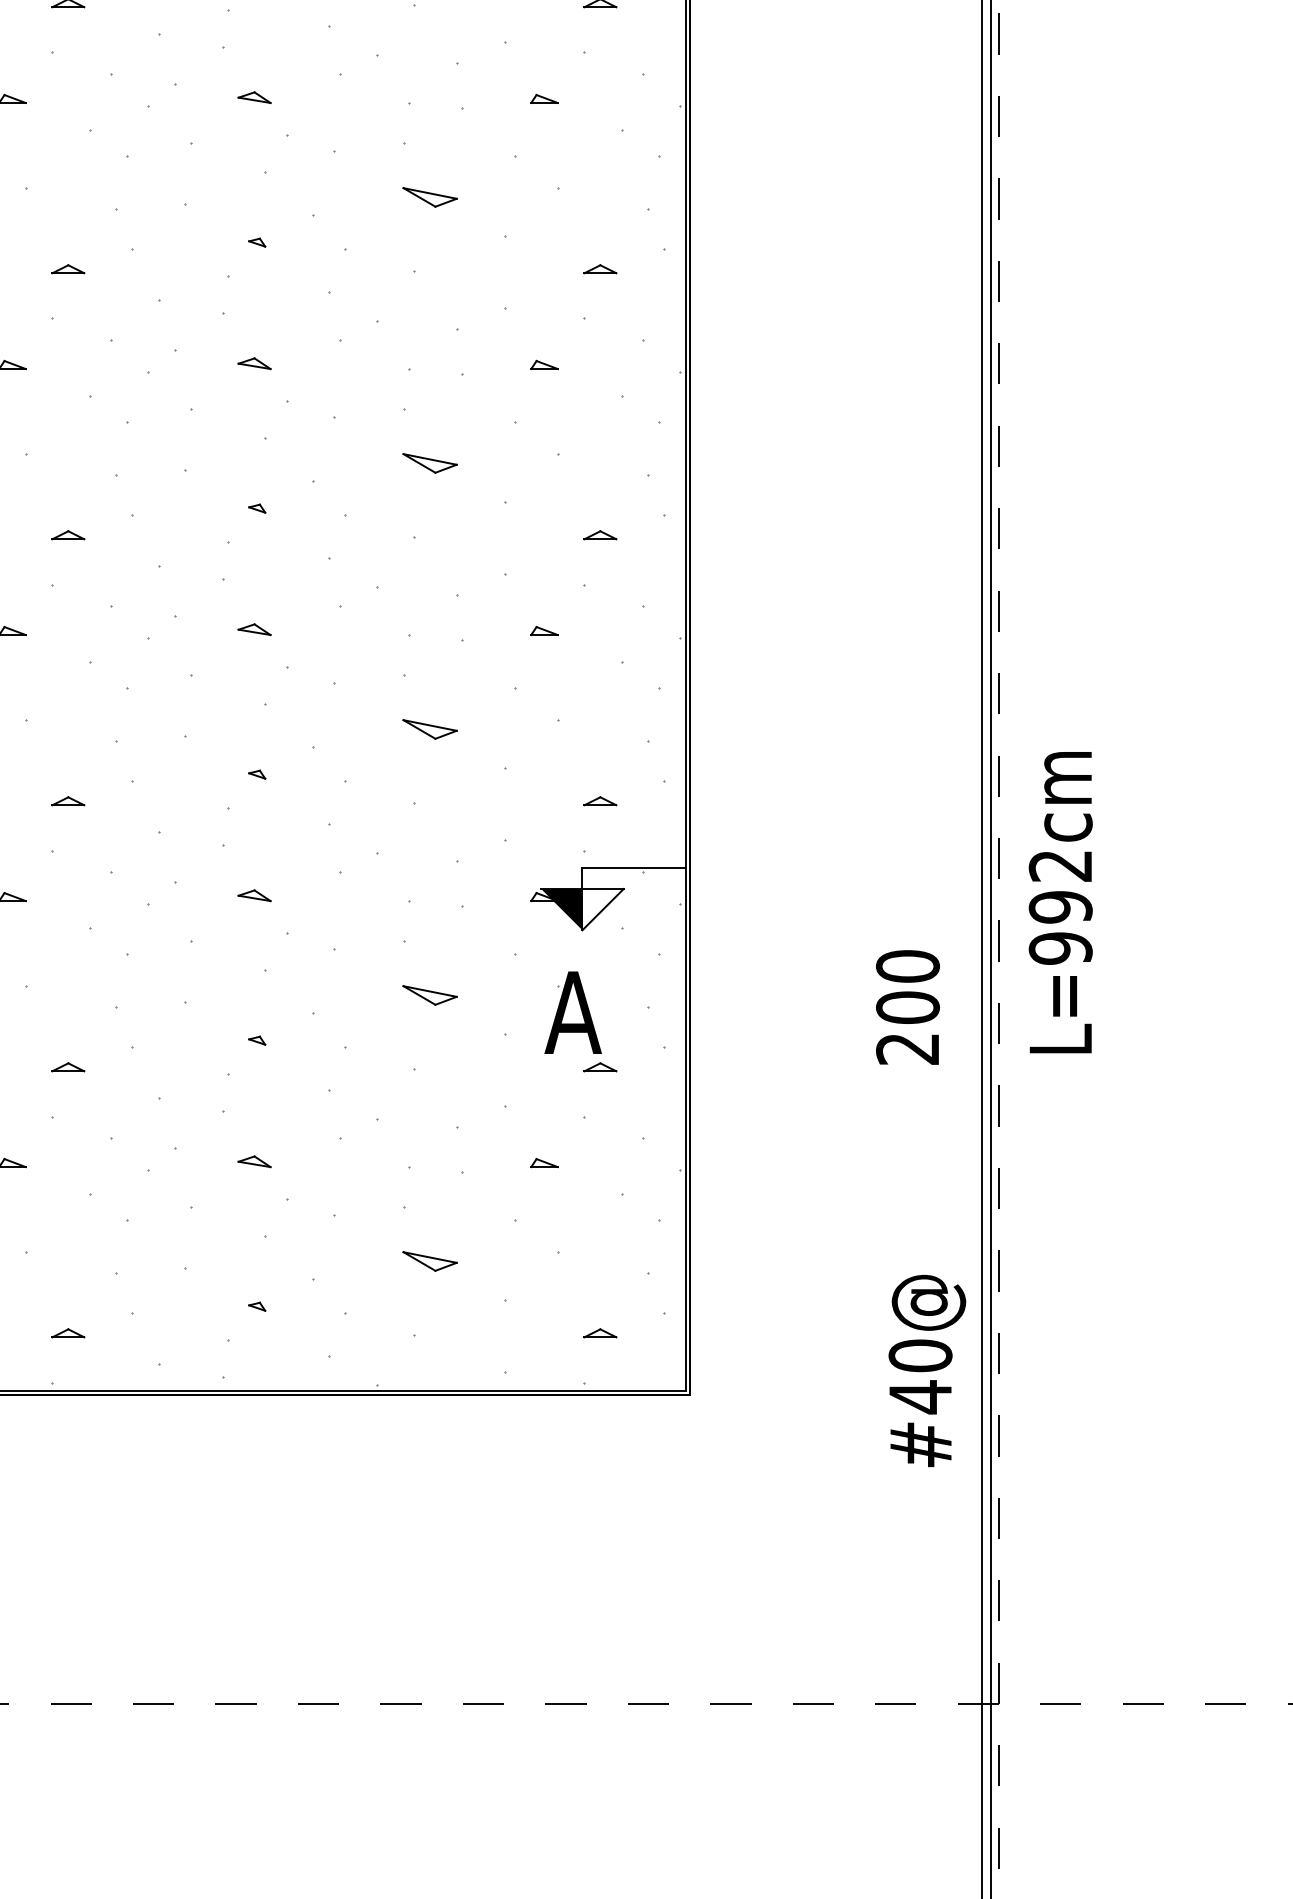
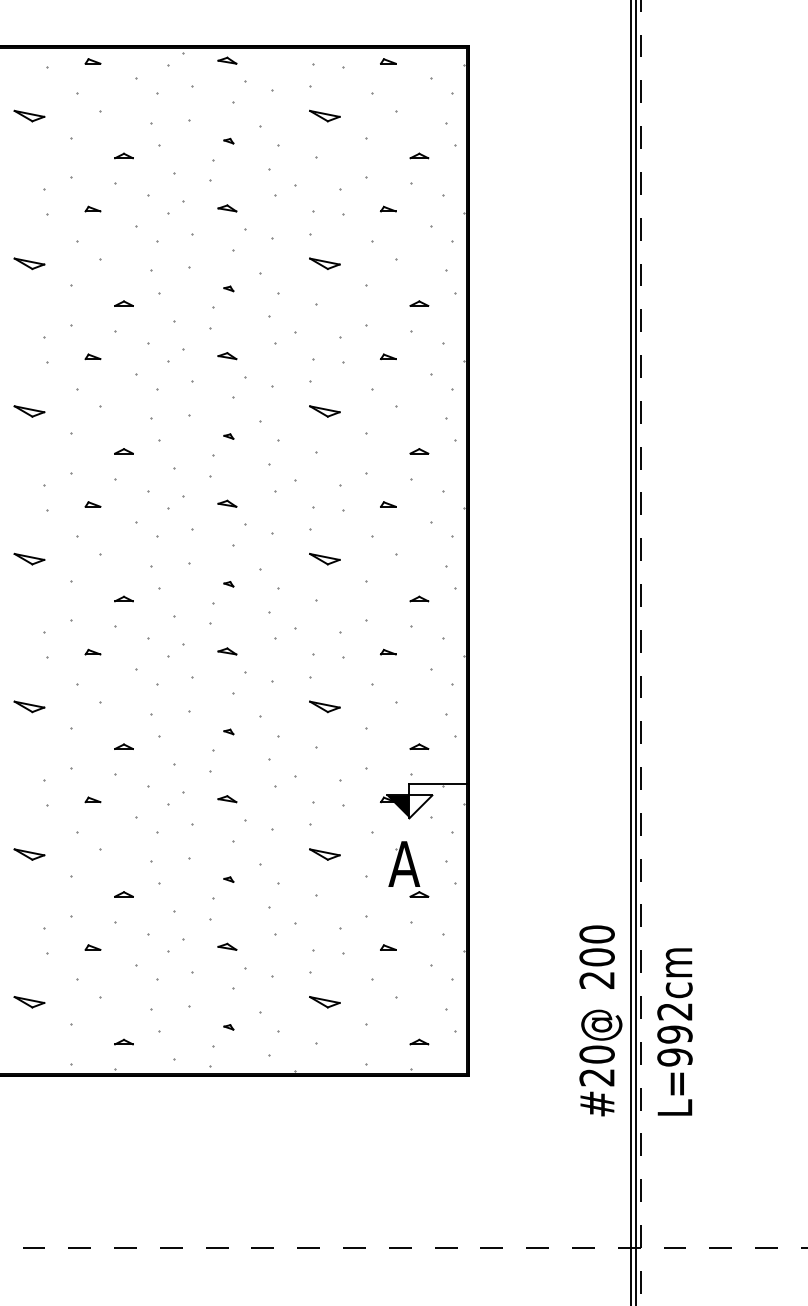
text: (1059, 901) -> (674, 1031), moved
text: (906, 1006) -> (596, 956), moved
text: (919, 1397) -> (596, 1077), #40@ -> #20@

